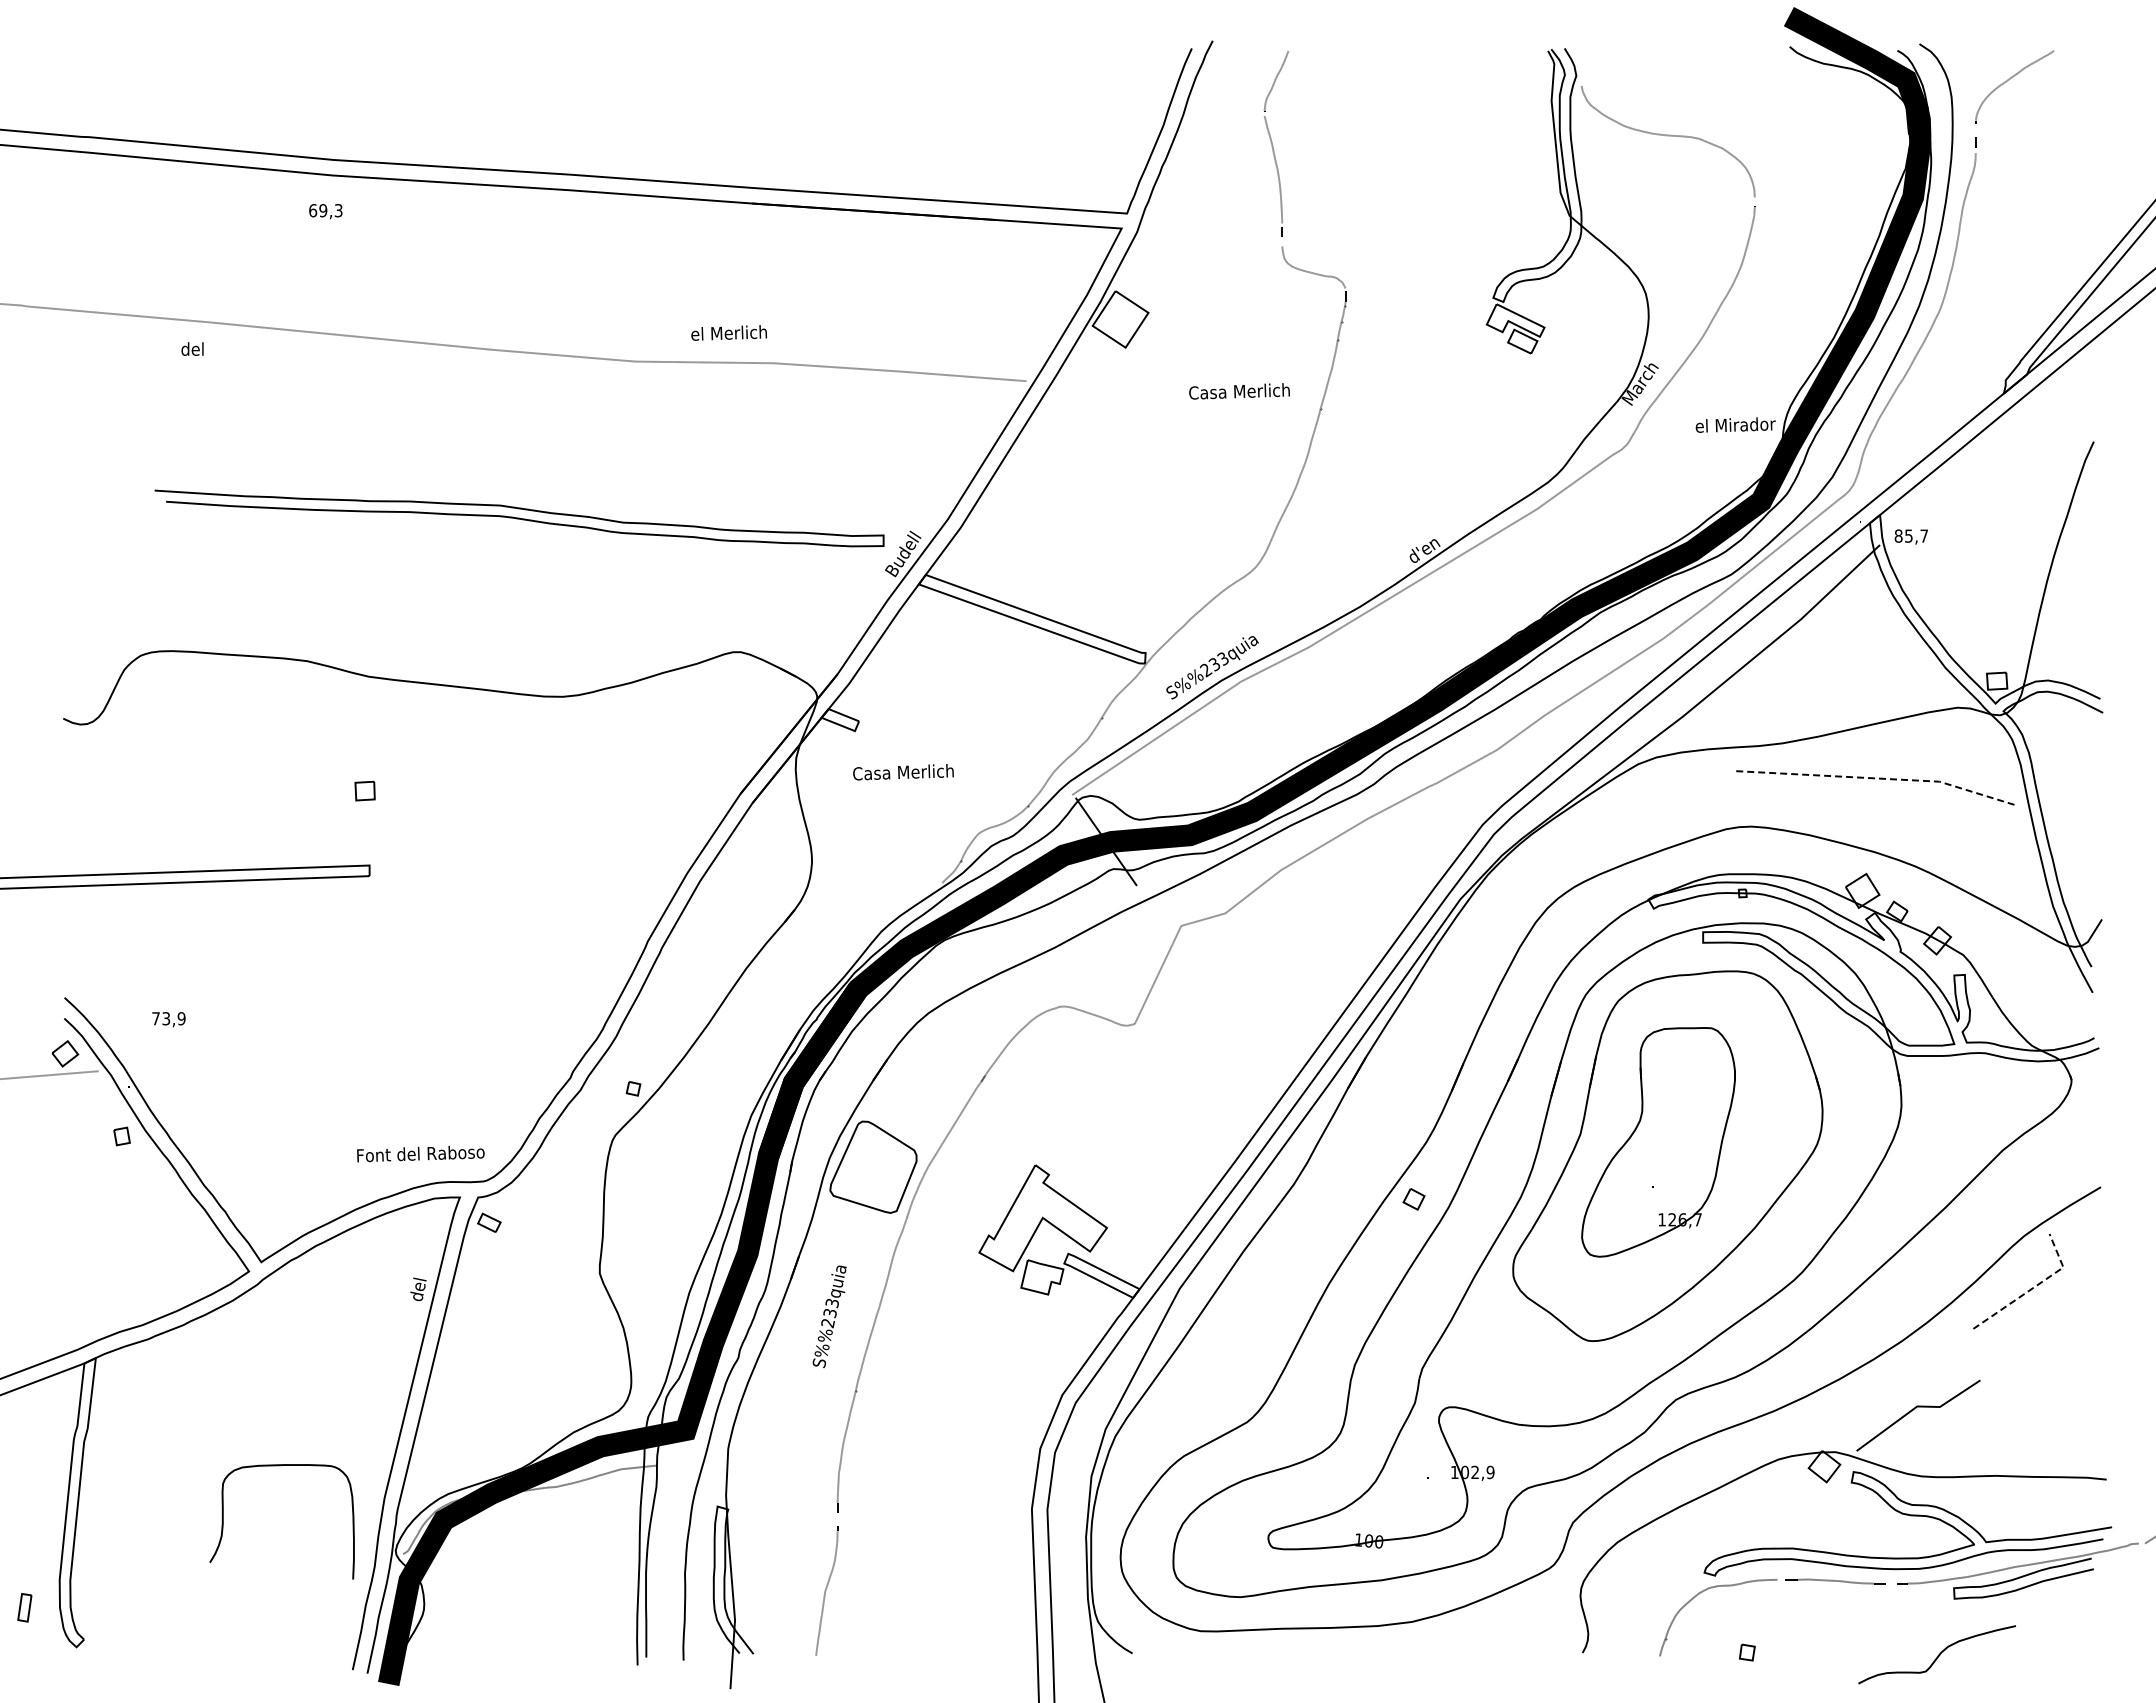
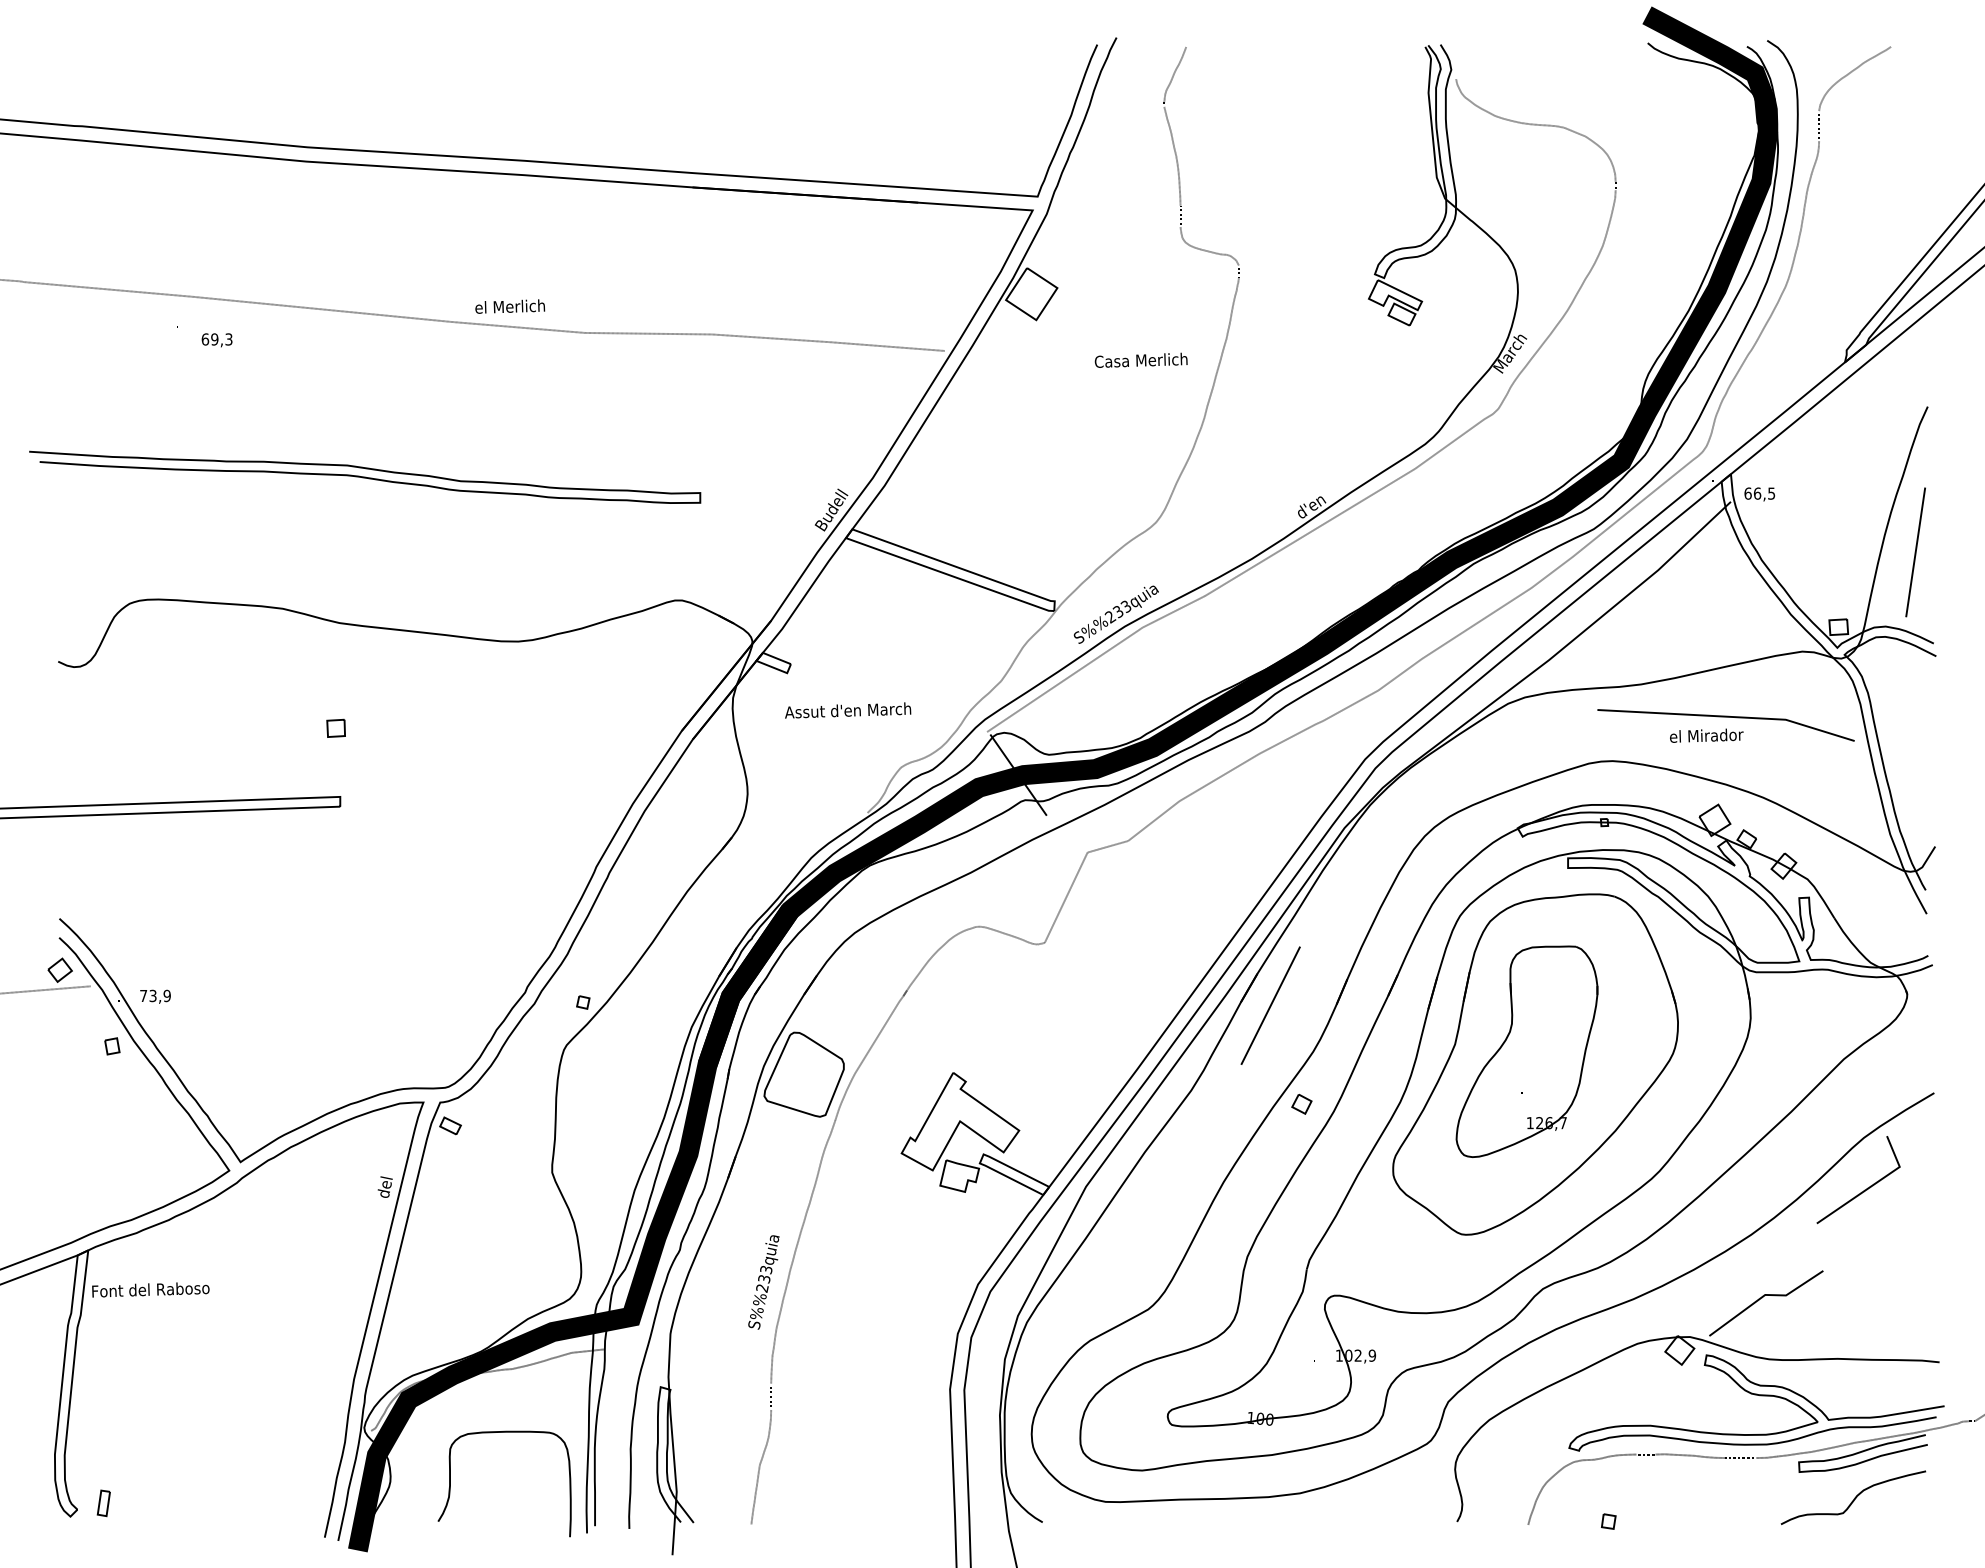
text: (325, 211) -> (216, 340), moved
text: (729, 332) -> (510, 306), moved
text: (192, 348) -> (177, 320), del -> .
text: (1735, 424) -> (1706, 735), moved
curve: (519, 518) -> (365, 477), moved
text: (1910, 535) -> (1758, 493), 85,7 -> 66,5
line: (2080, 599) -> (1915, 551), added
text: (920, 771) -> (847, 710), Casa Merlich -> Assut d'en March
line: (1876, 778) -> (1727, 716), dashed -> solid
text: (168, 1019) -> (155, 996), moved
line: (1379, 1092) -> (1270, 1005), added
text: (420, 1153) -> (150, 1289), moved
line: (2033, 1287) -> (1872, 1185), dashed -> solid
text: (829, 1316) -> (763, 1282), moved
curve: (279, 1466) -> (502, 1433), moved
part: (24, 1607) -> (103, 1503), moved
curve: (1938, 1654) -> (1854, 1497), moved

